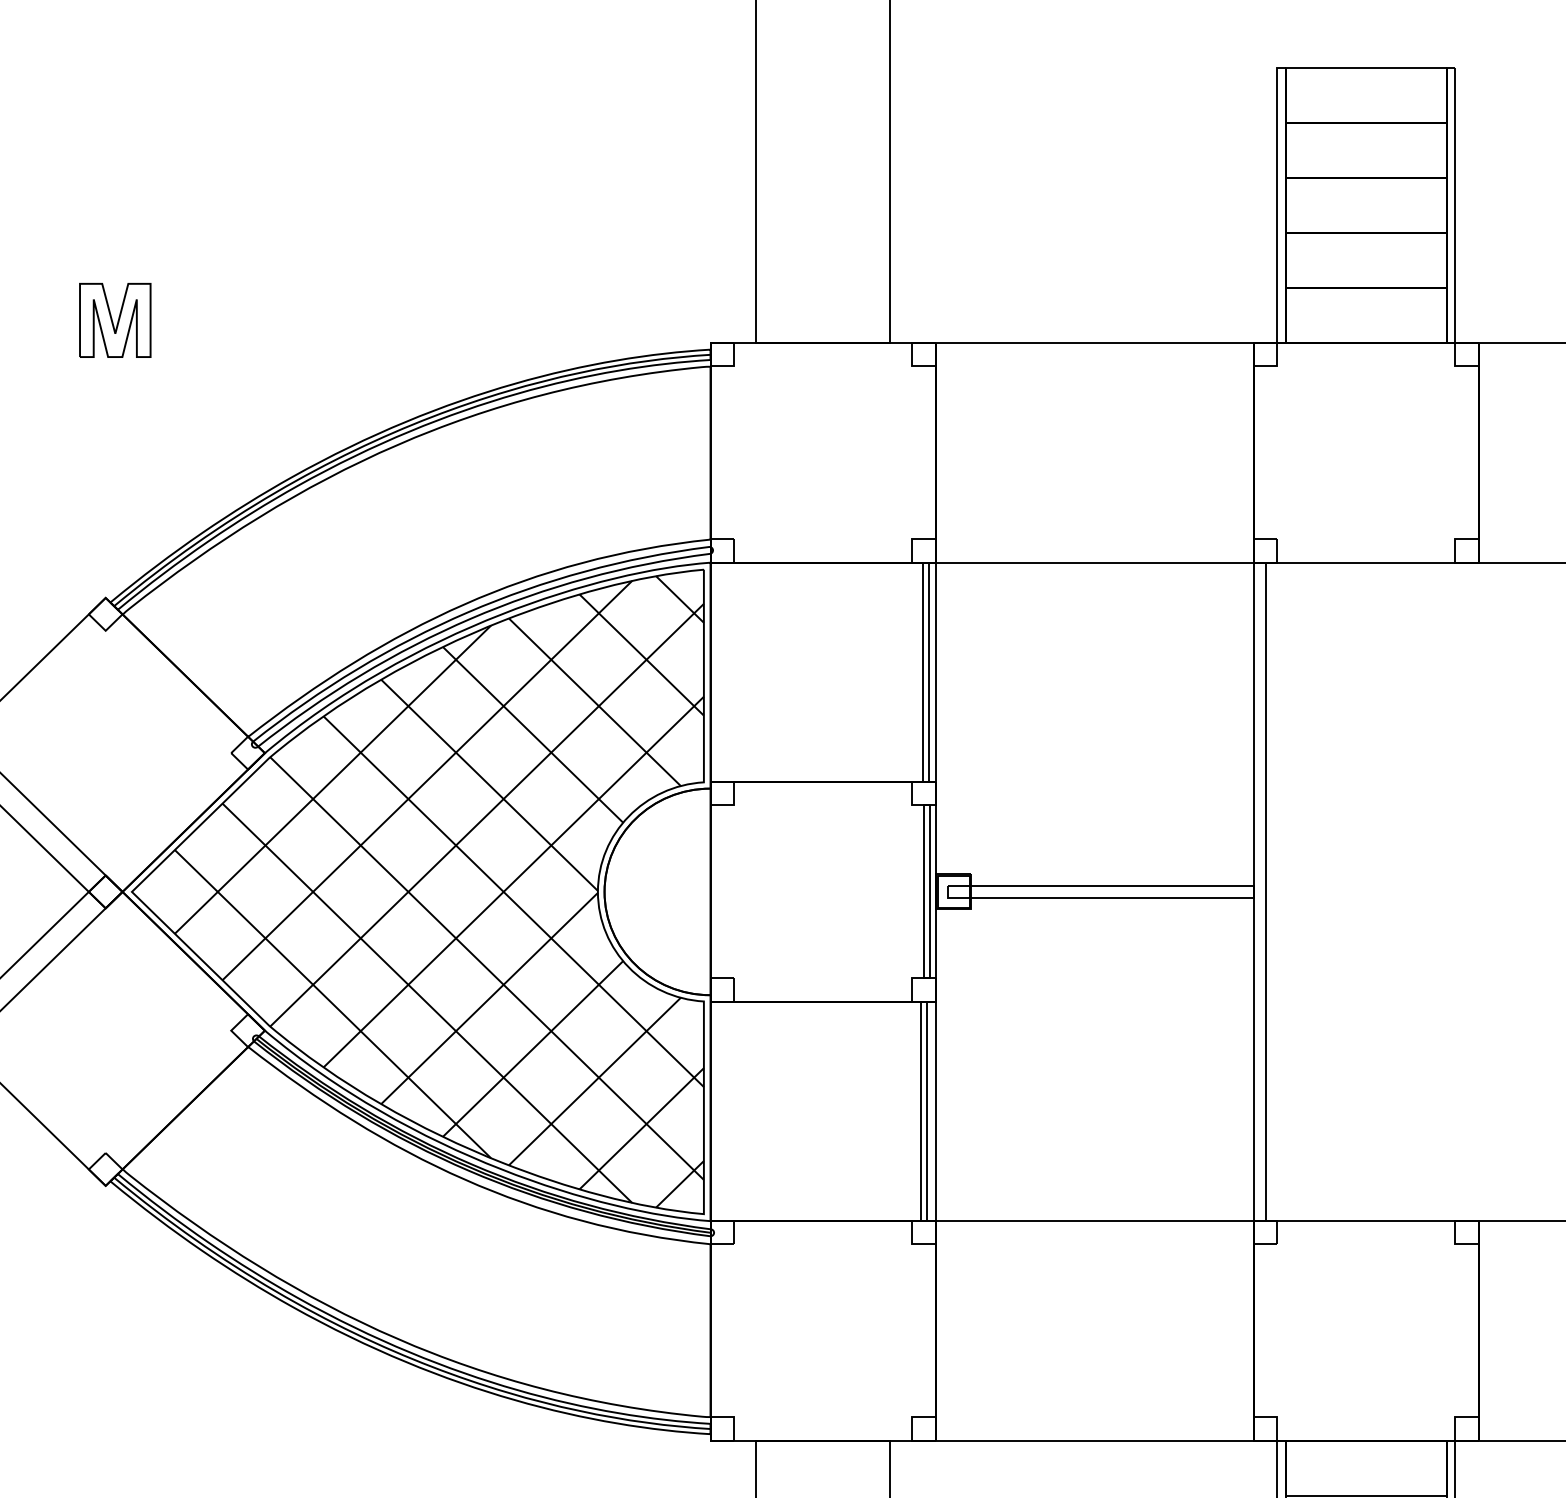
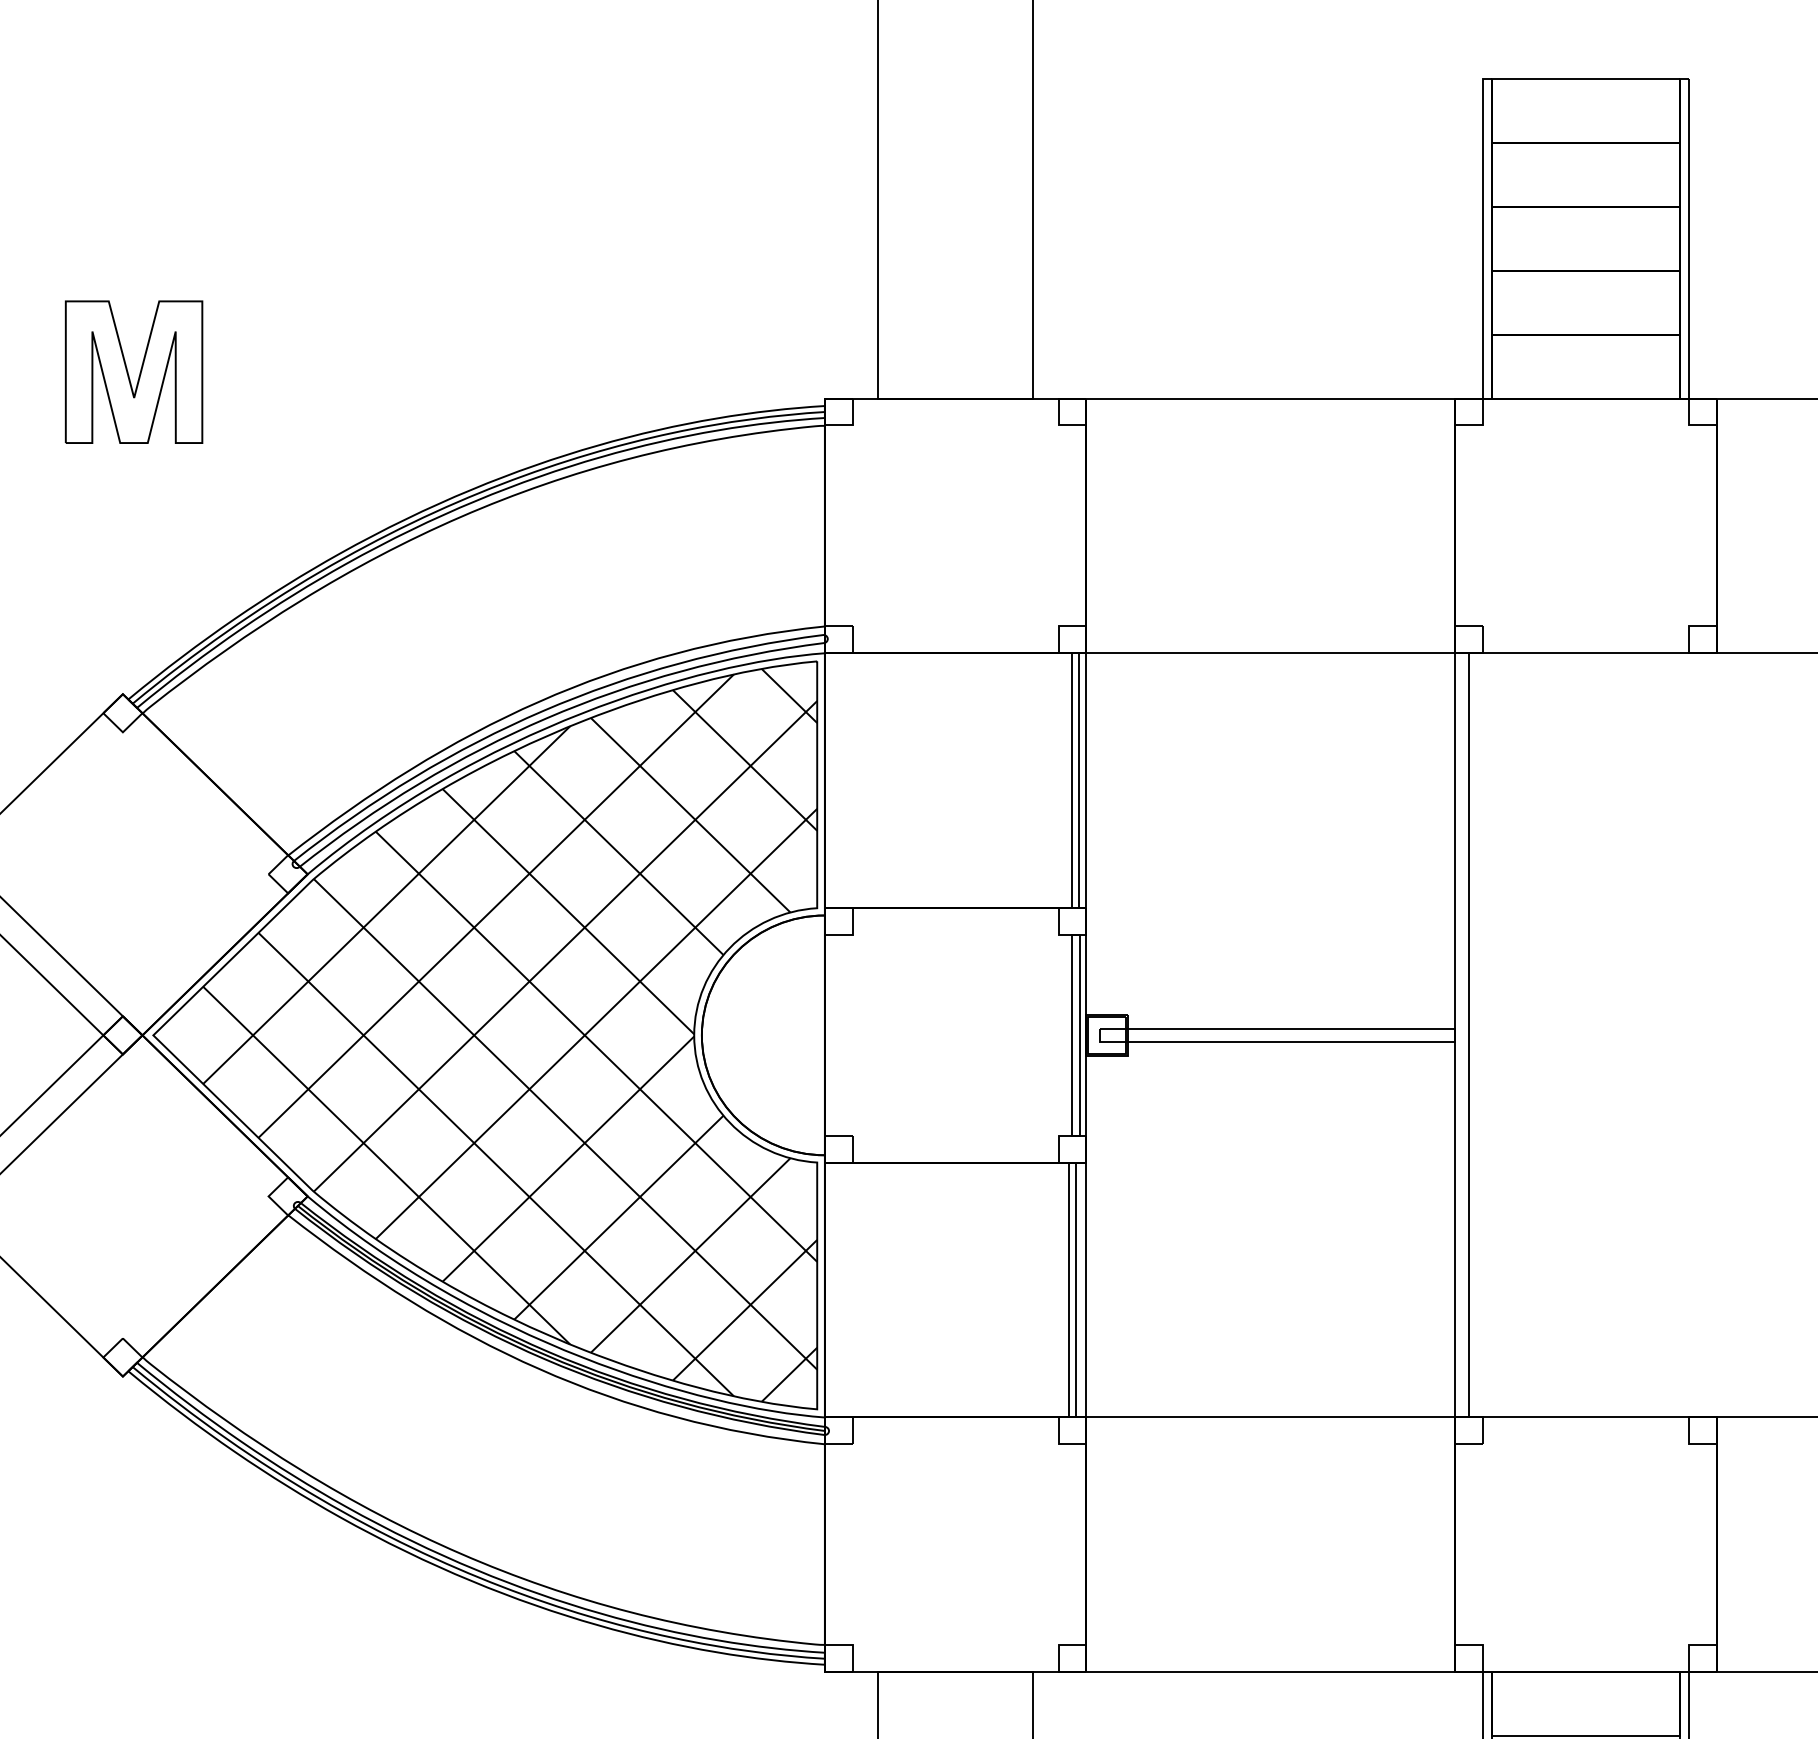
part: (114, 319) -> (133, 371), size x1.67

